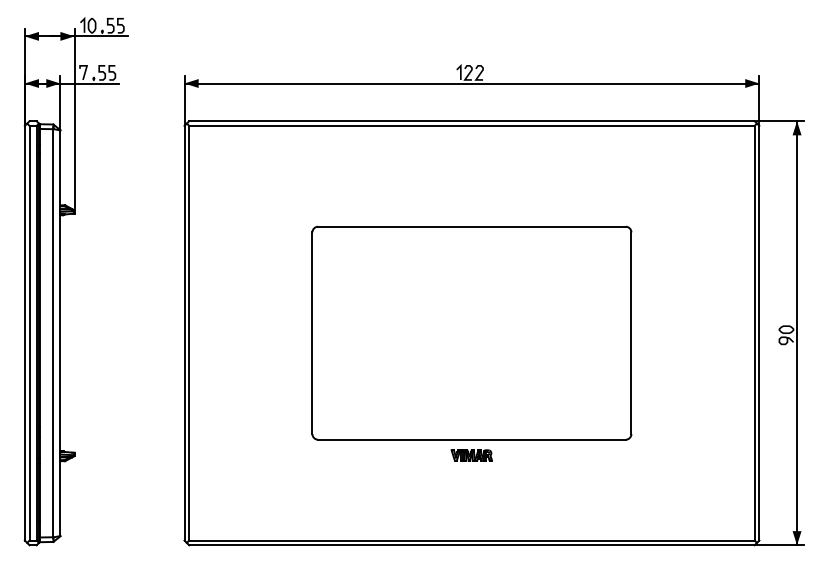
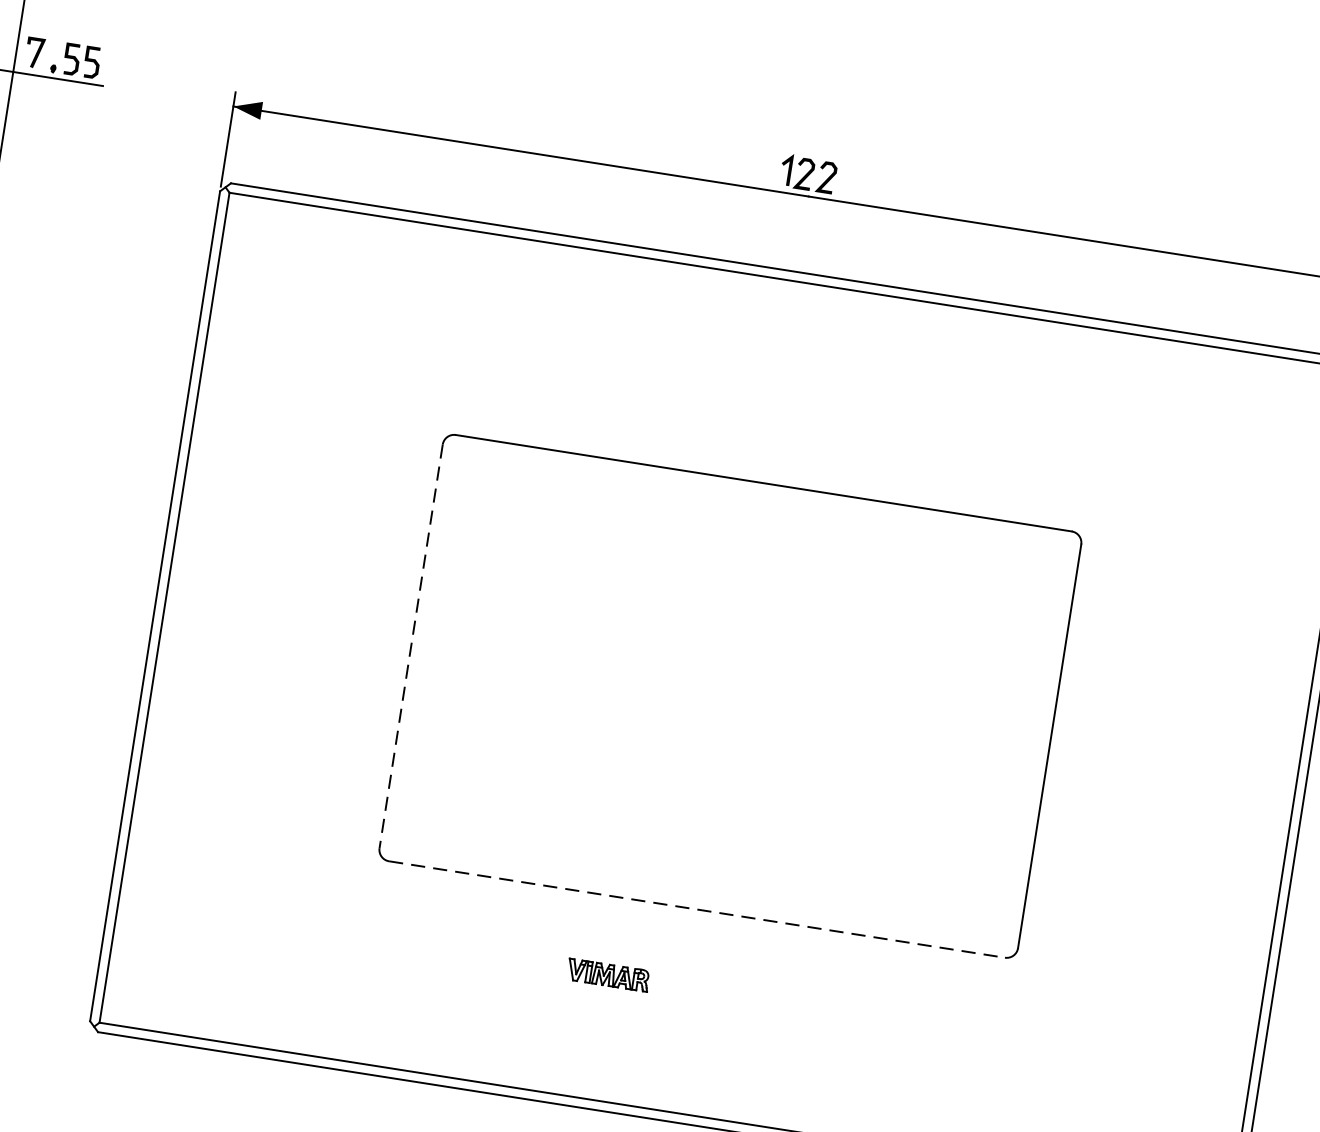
line: (312, 333) -> (411, 646), solid -> dashed
line: (471, 439) -> (696, 908), solid -> dashed
part: (471, 455) -> (607, 975), moved

